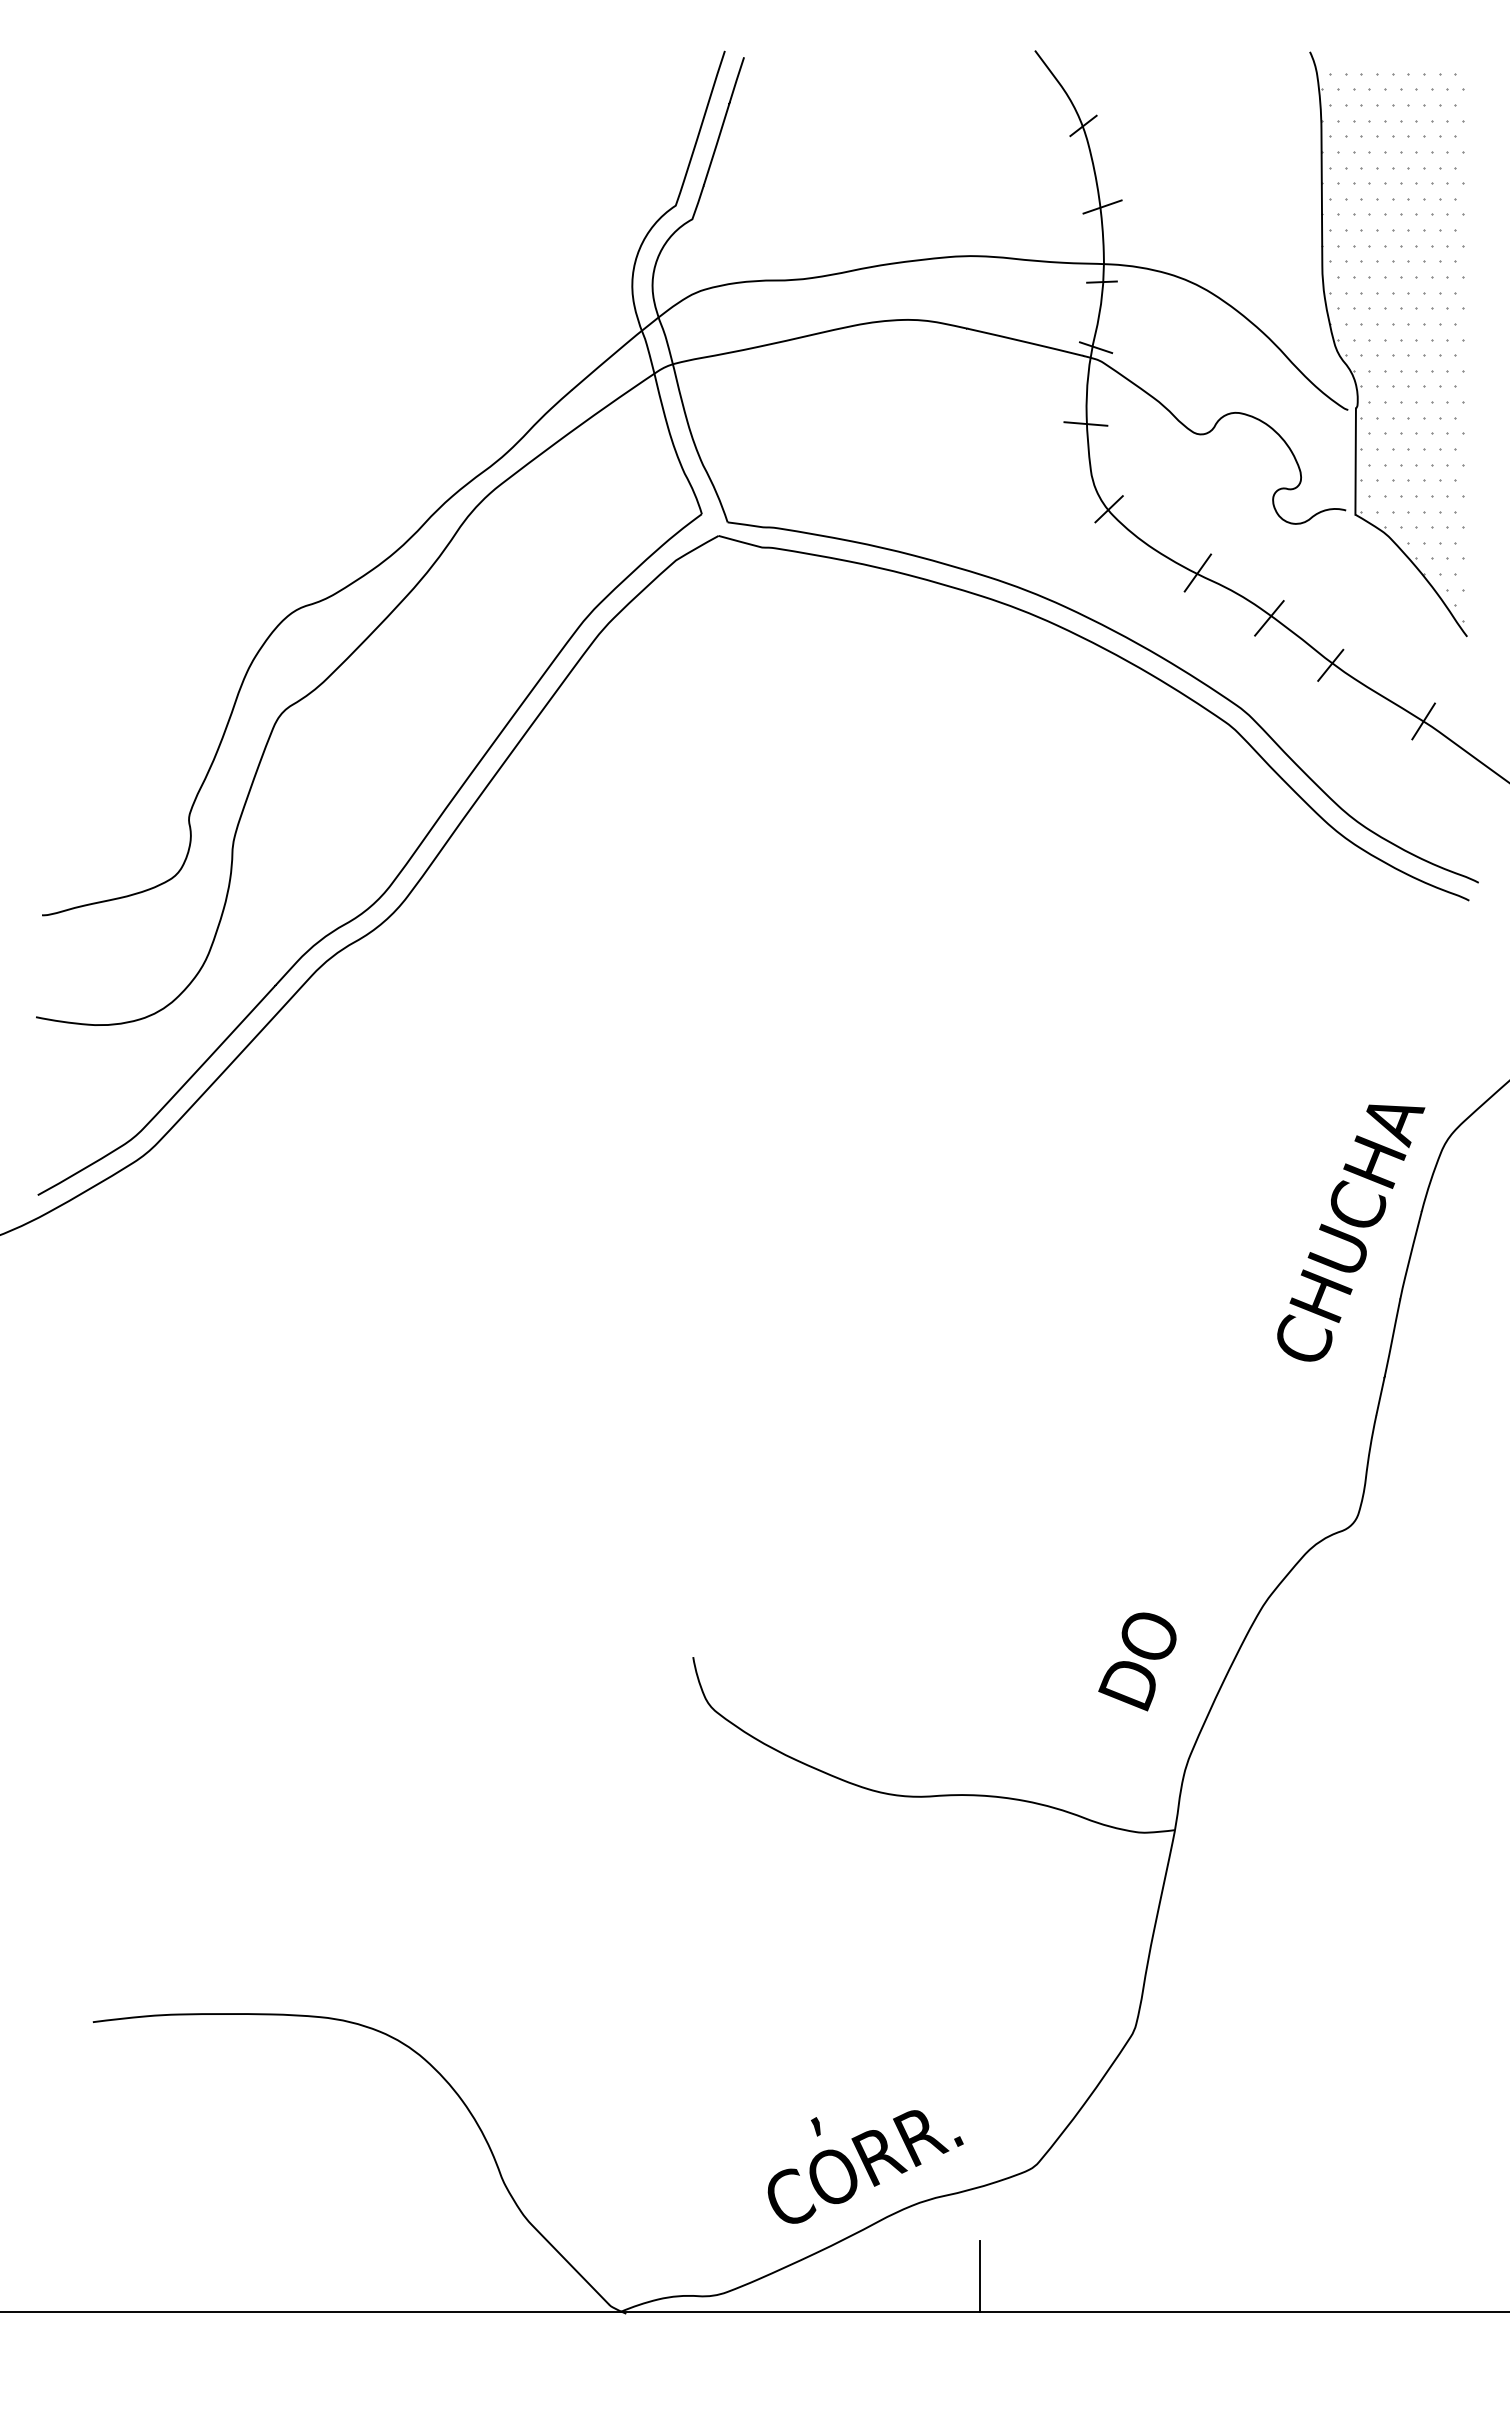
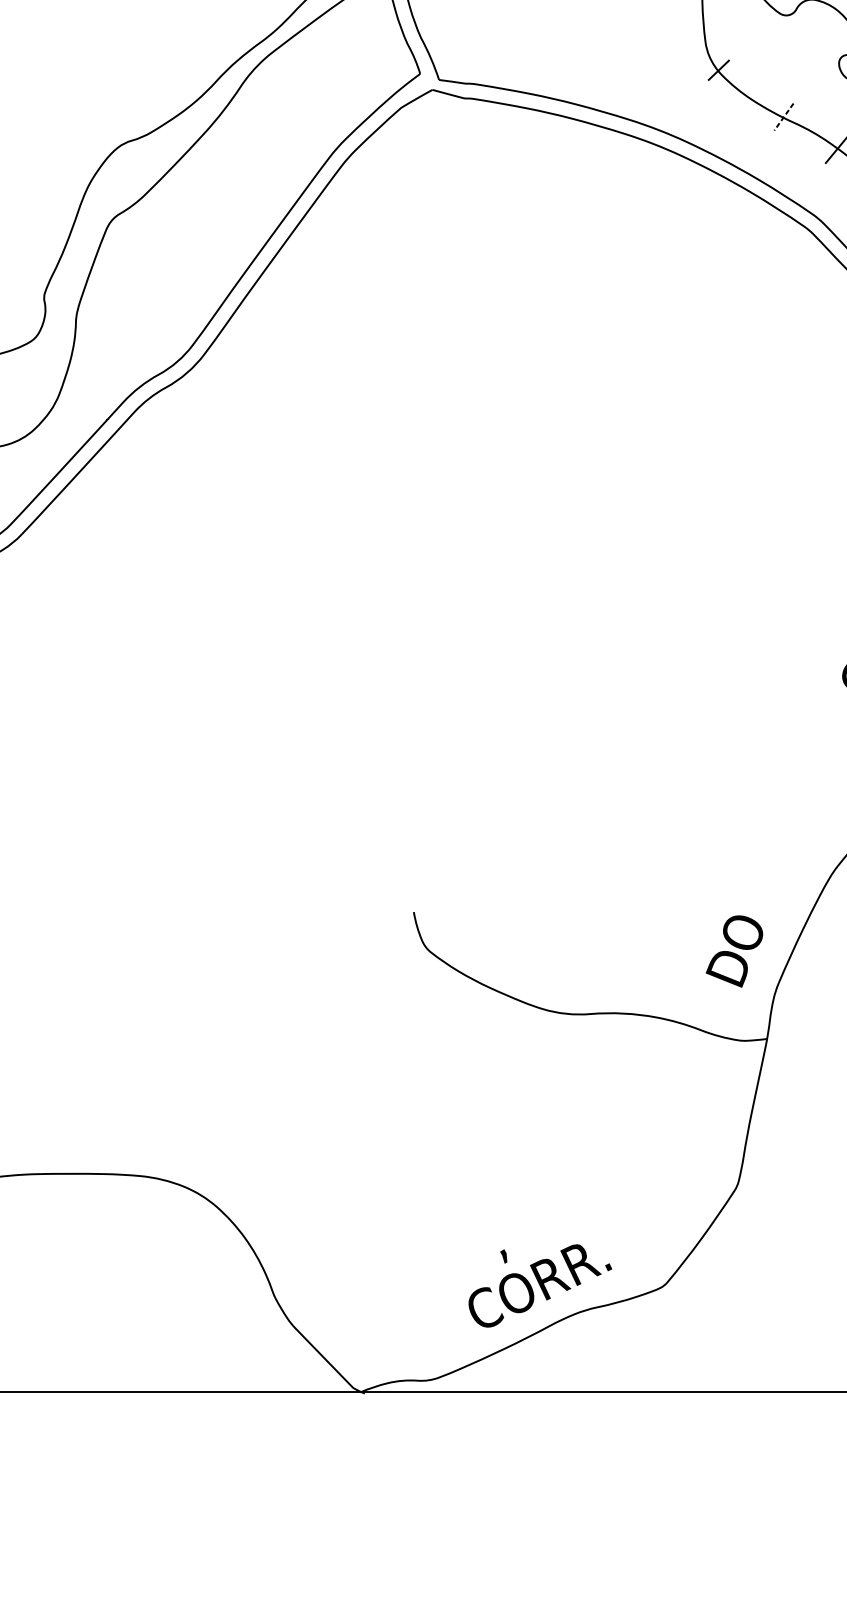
line: (1085, 423) -> (701, 7), removed
line: (1197, 573) -> (783, 117), solid -> dashed
text: (1137, 1661) -> (734, 951), moved
line: (980, 2276) -> (624, 1366), removed

